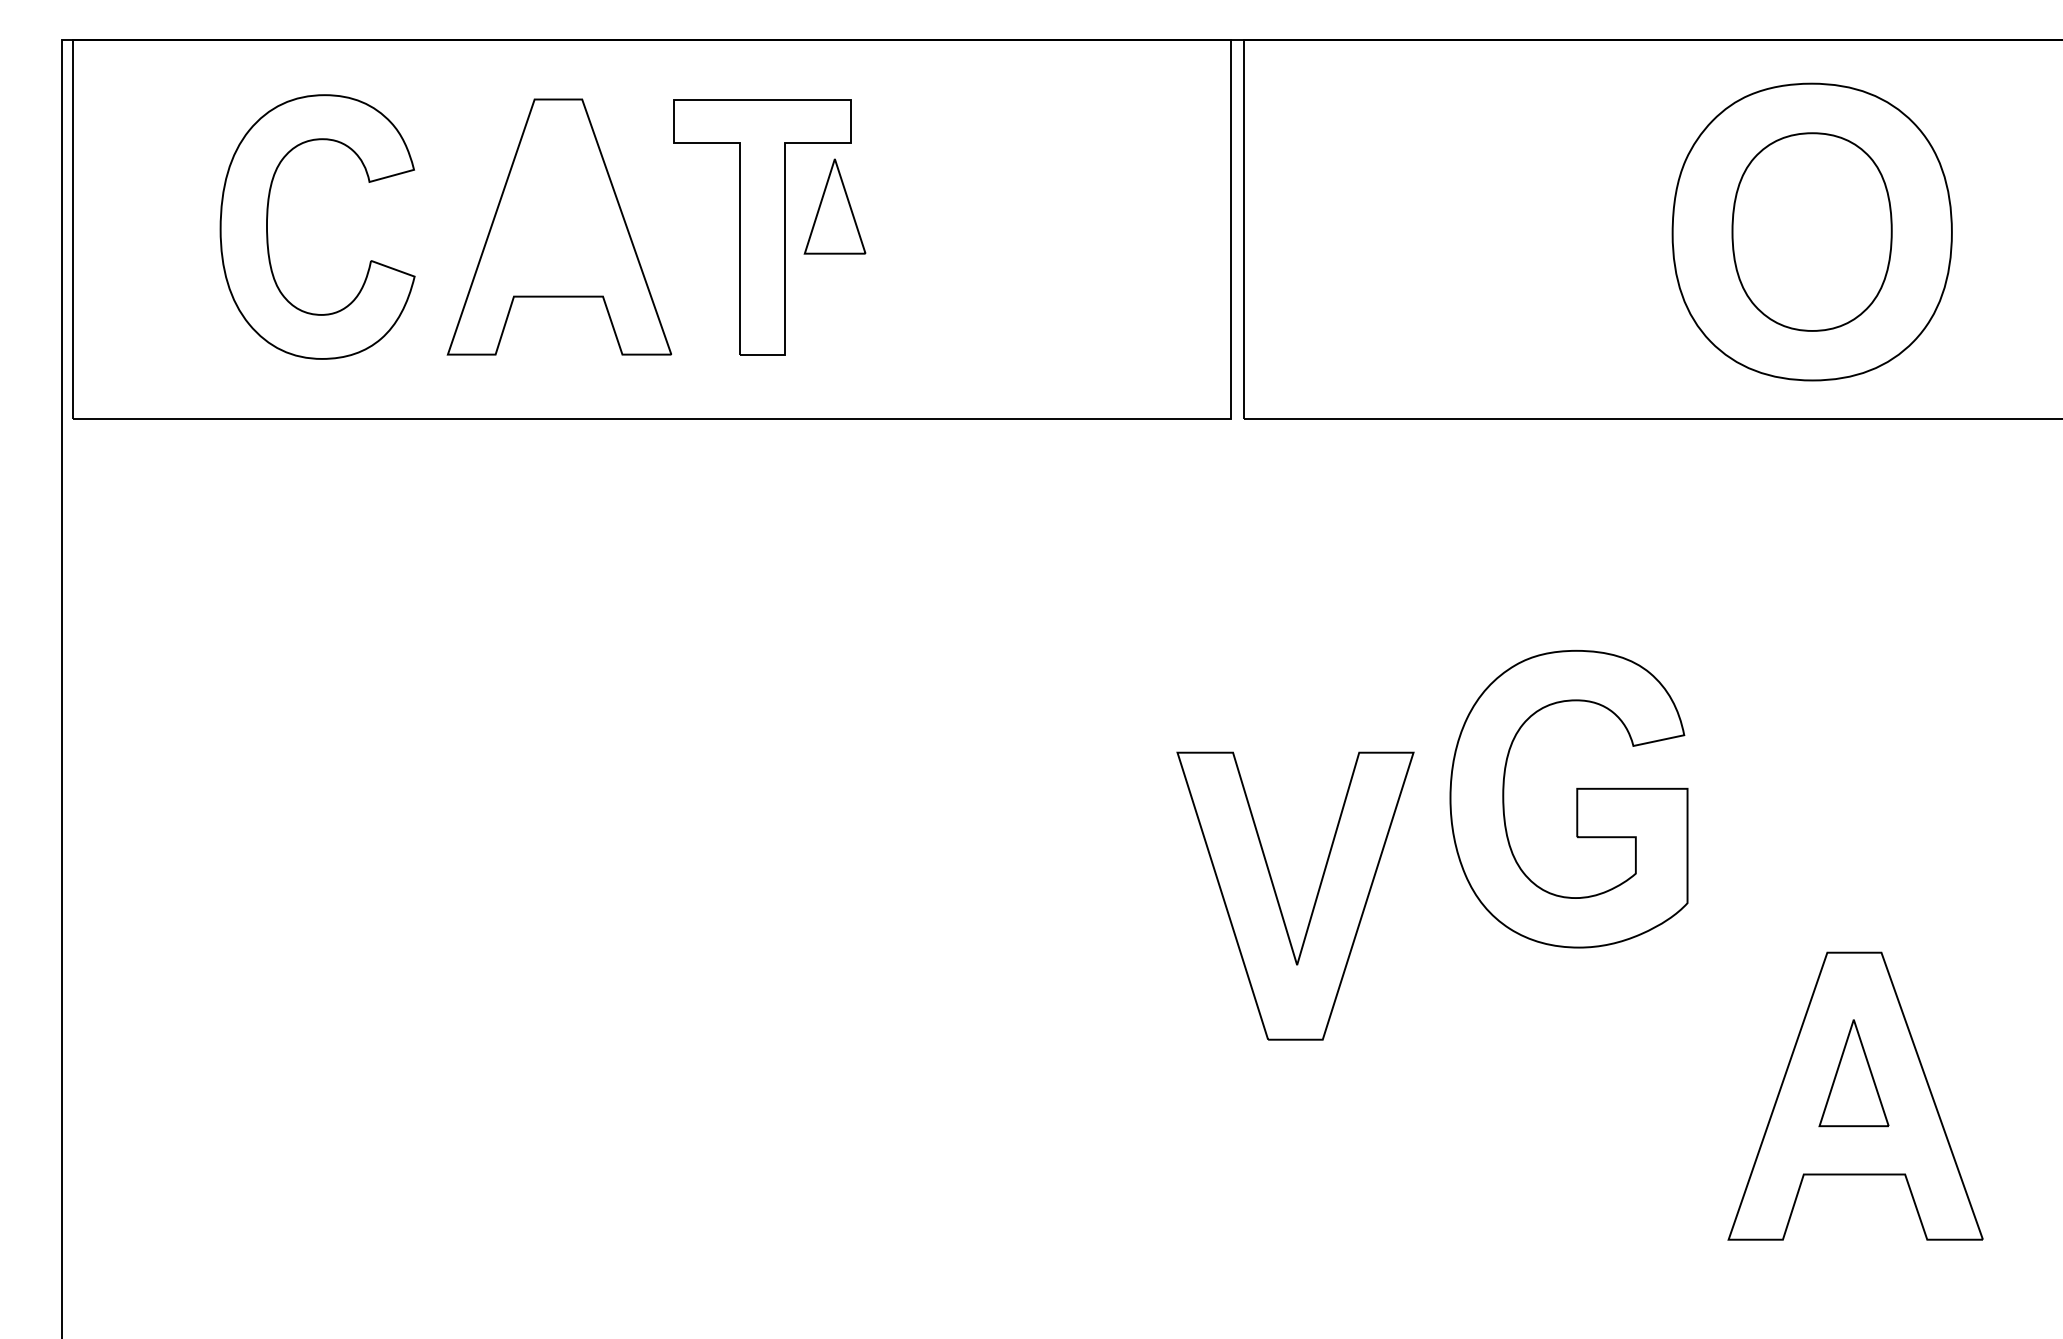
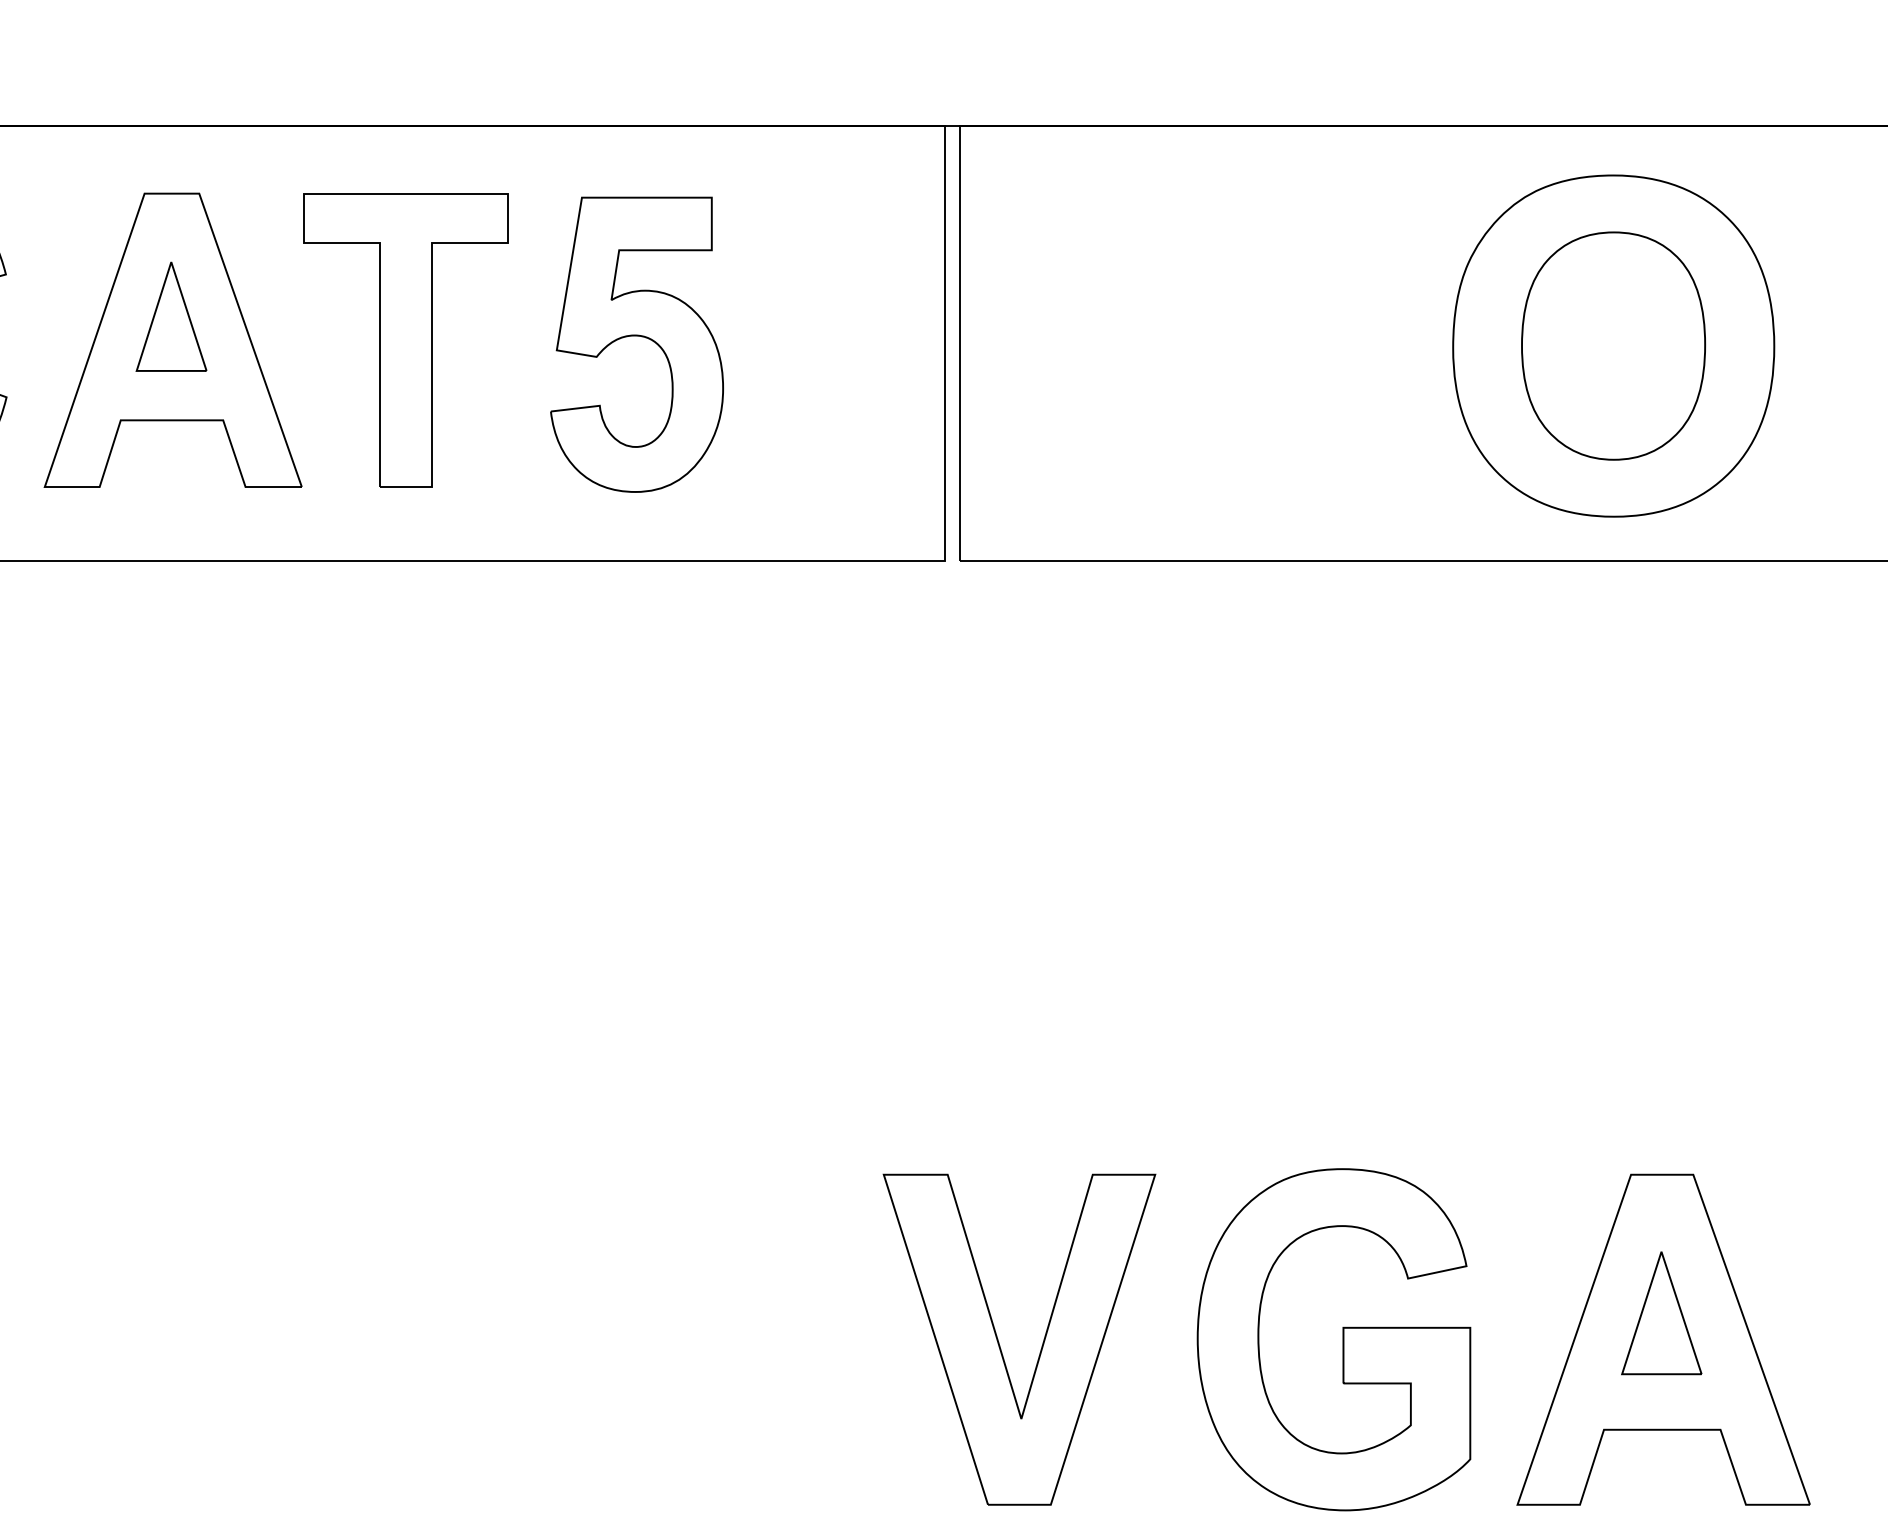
part: (834, 206) -> (170, 316), moved
part: (965, 224) -> (640, 337), added
part: (1576, 799) -> (1342, 1340), moved
part: (1278, 899) -> (999, 1343), moved

